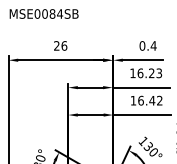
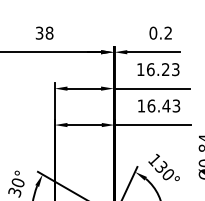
text: (60, 45) -> (44, 32), 26 -> 38
text: (153, 45) -> (168, 32), 0.4 -> 0.2
text: (159, 100) -> (176, 105), 16.42 -> 16.43

